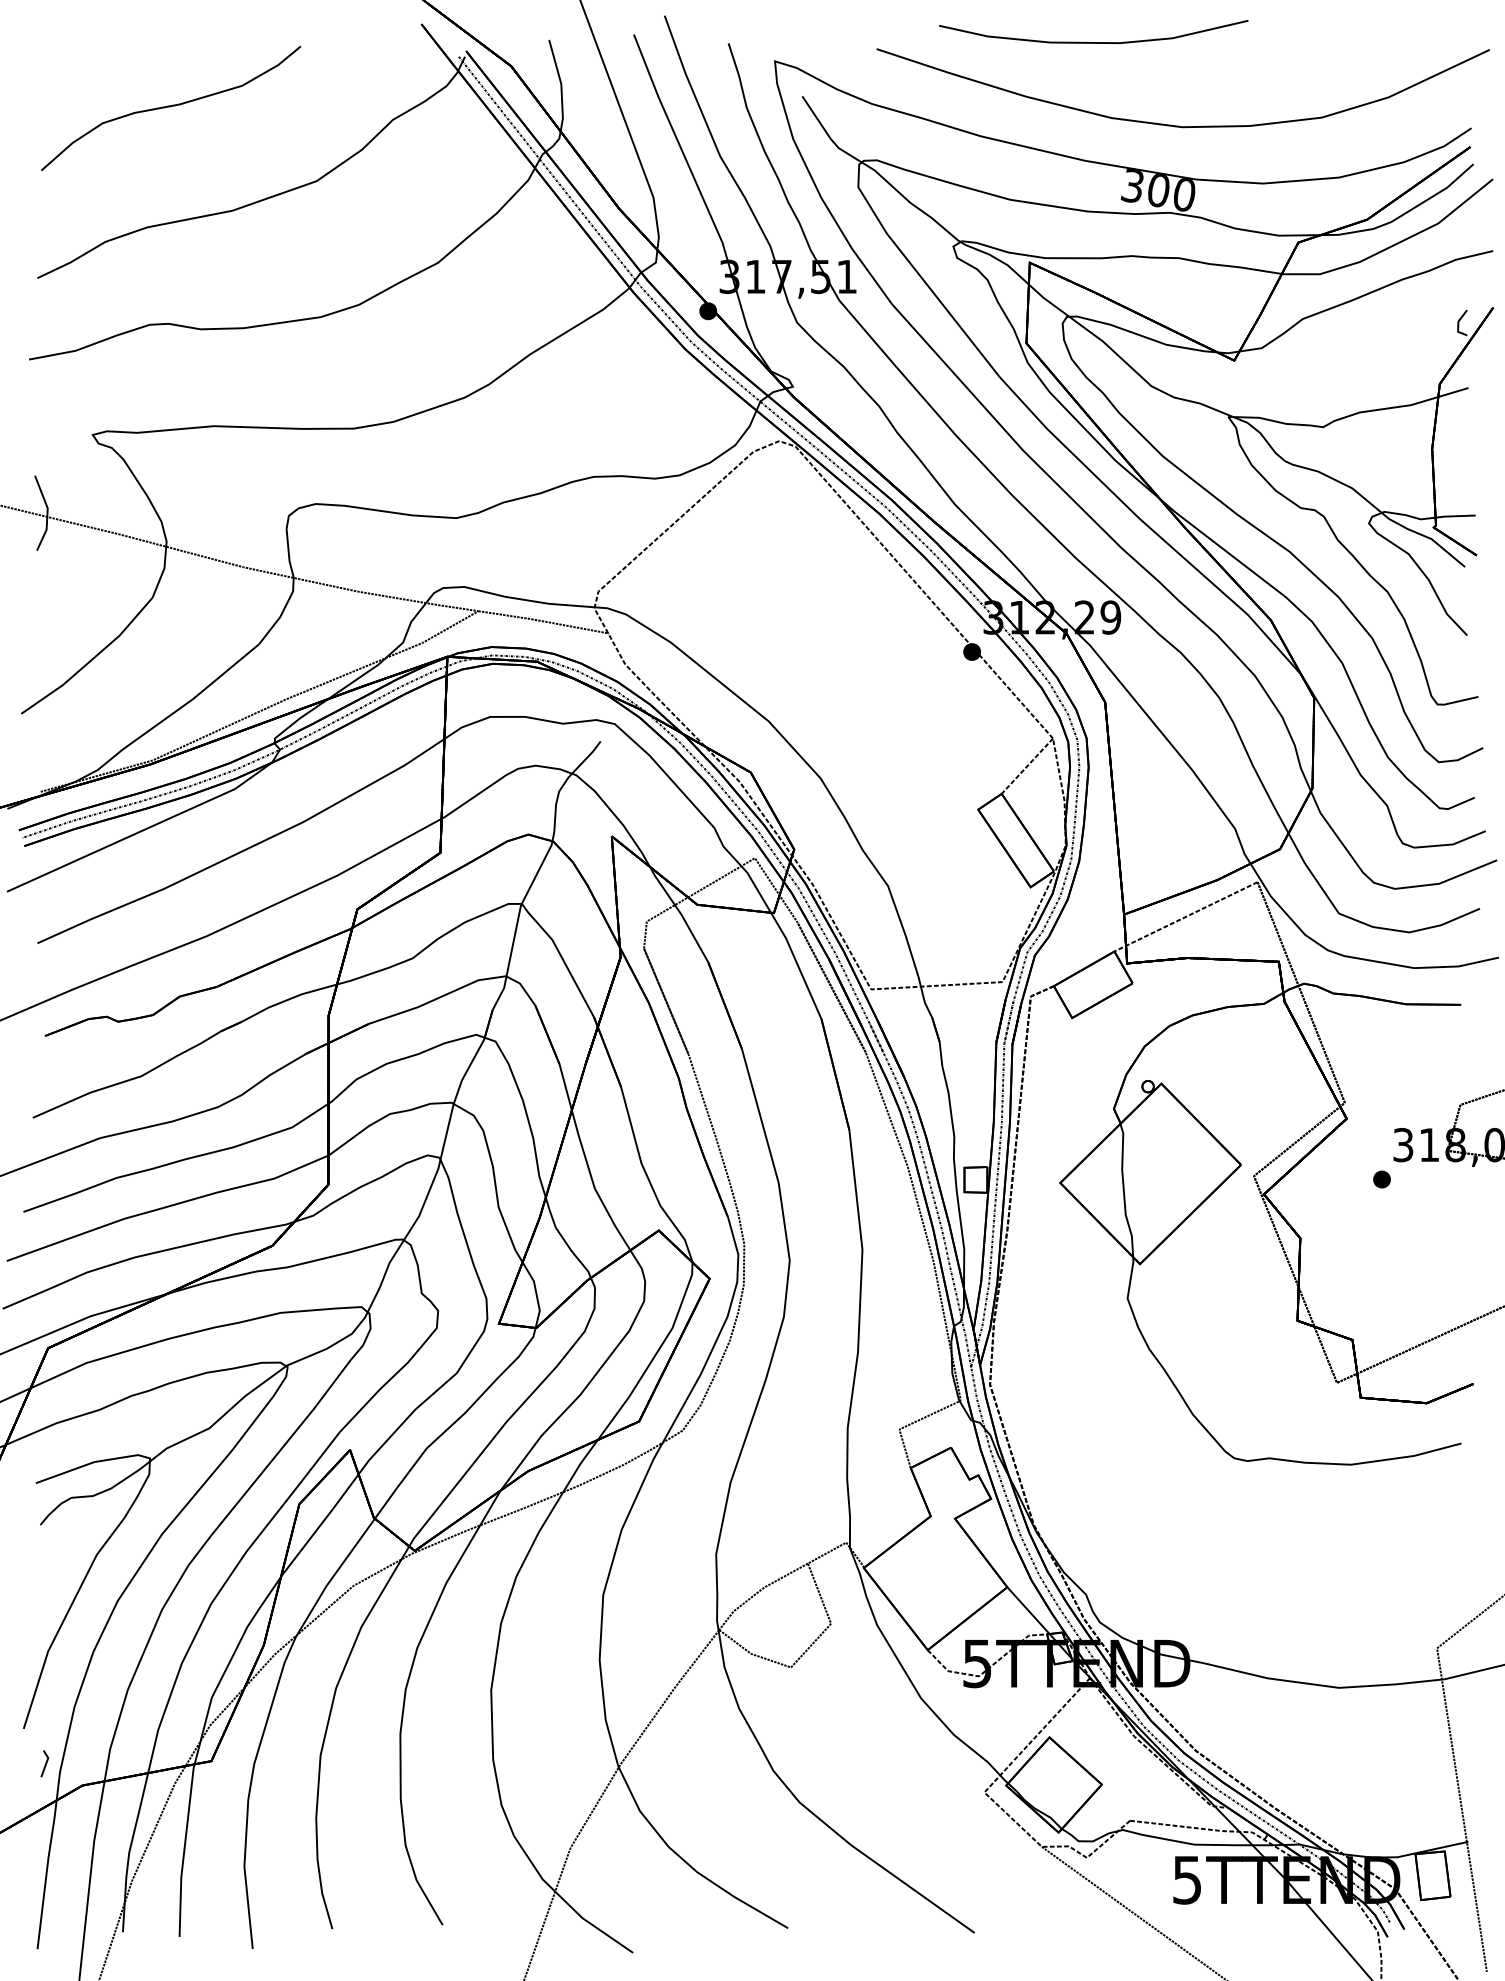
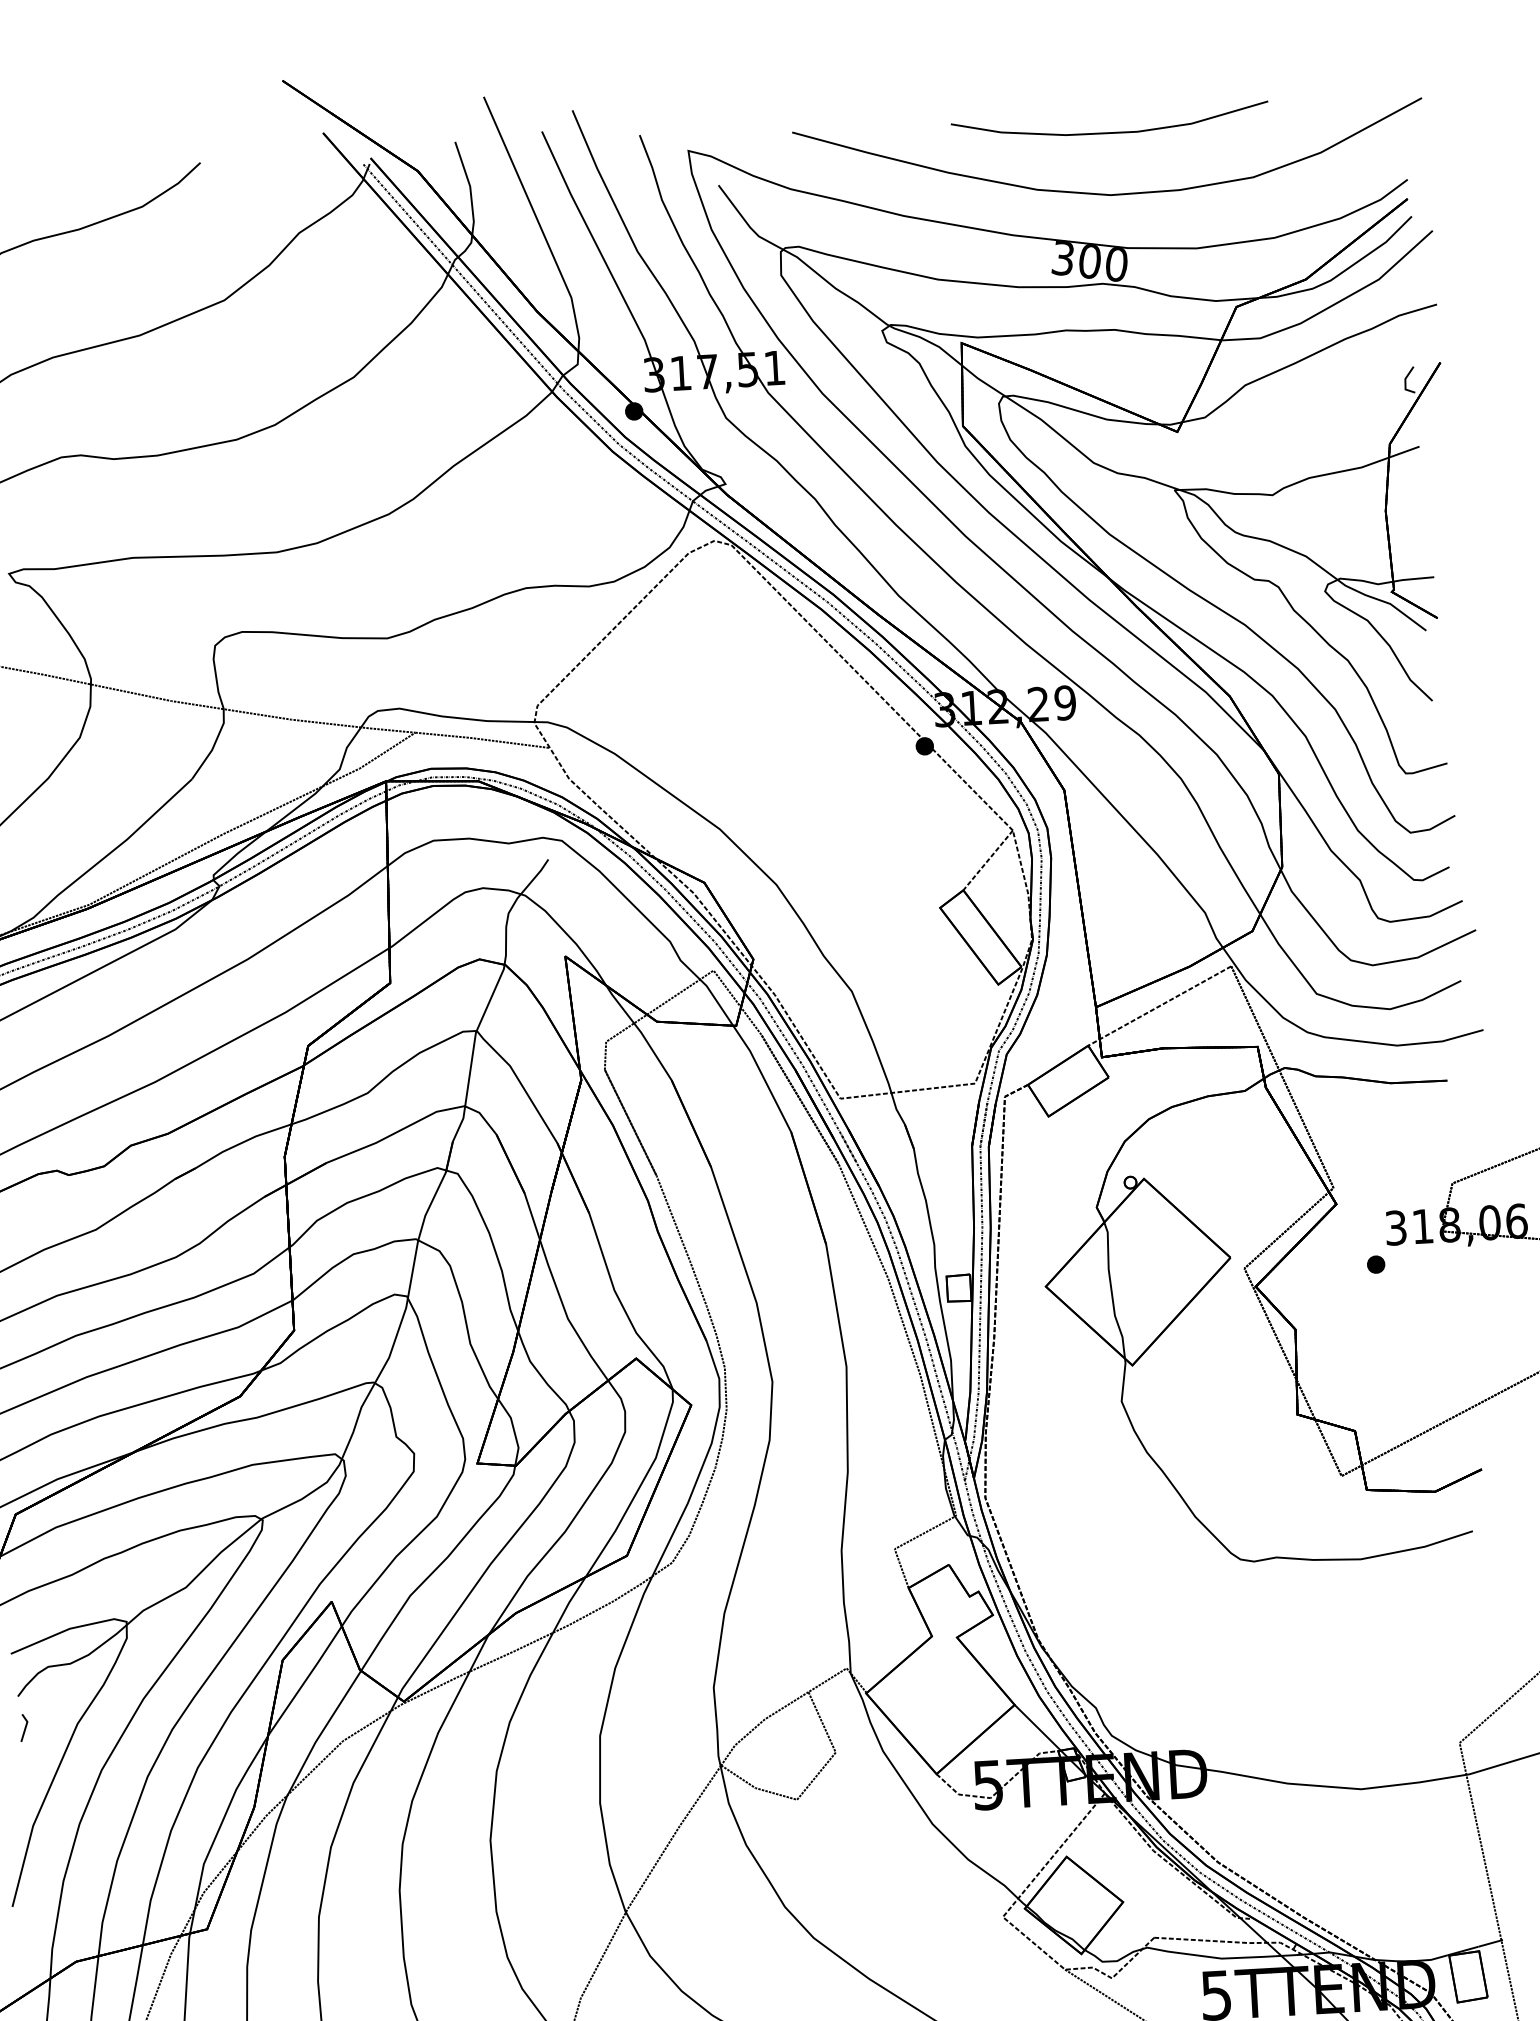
curve: (1093, 42) -> (1110, 132), moved
part: (44, 1763) -> (23, 1727), moved

